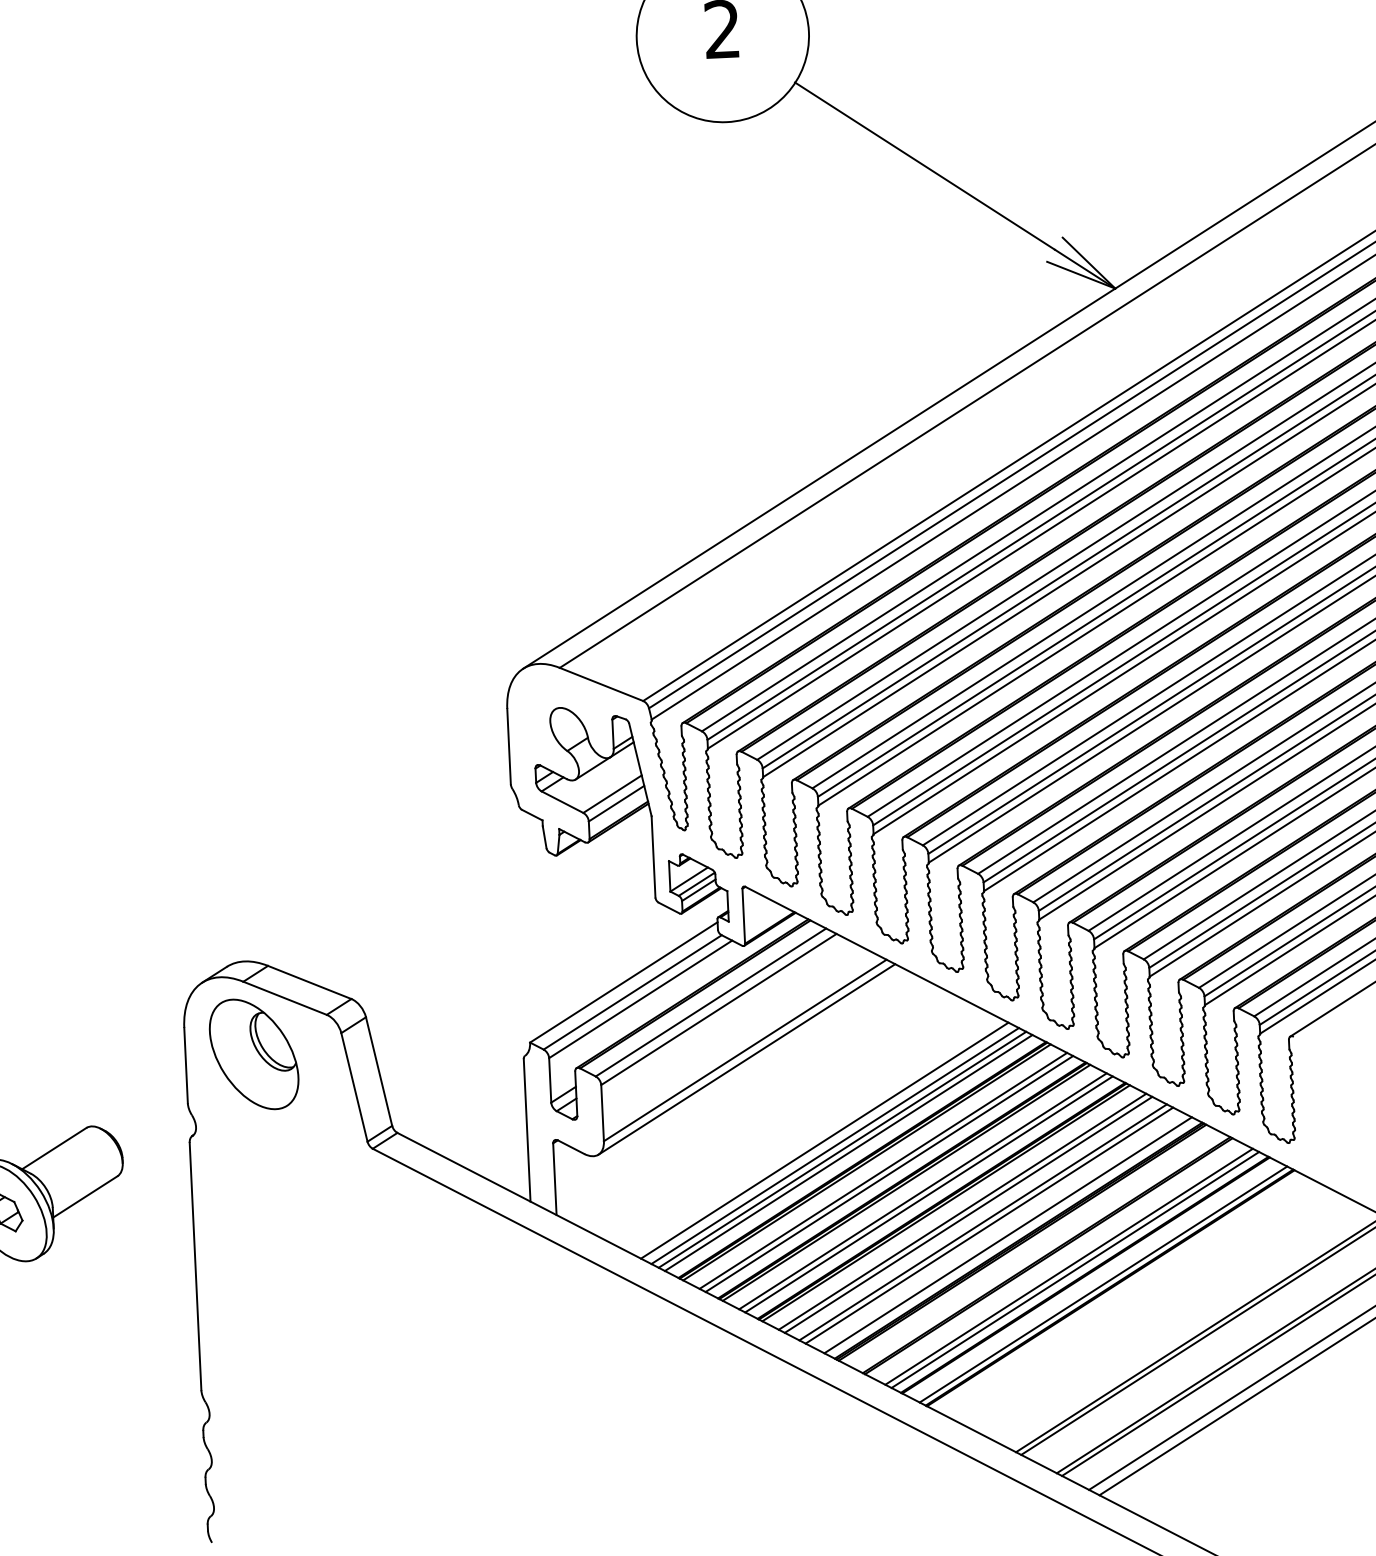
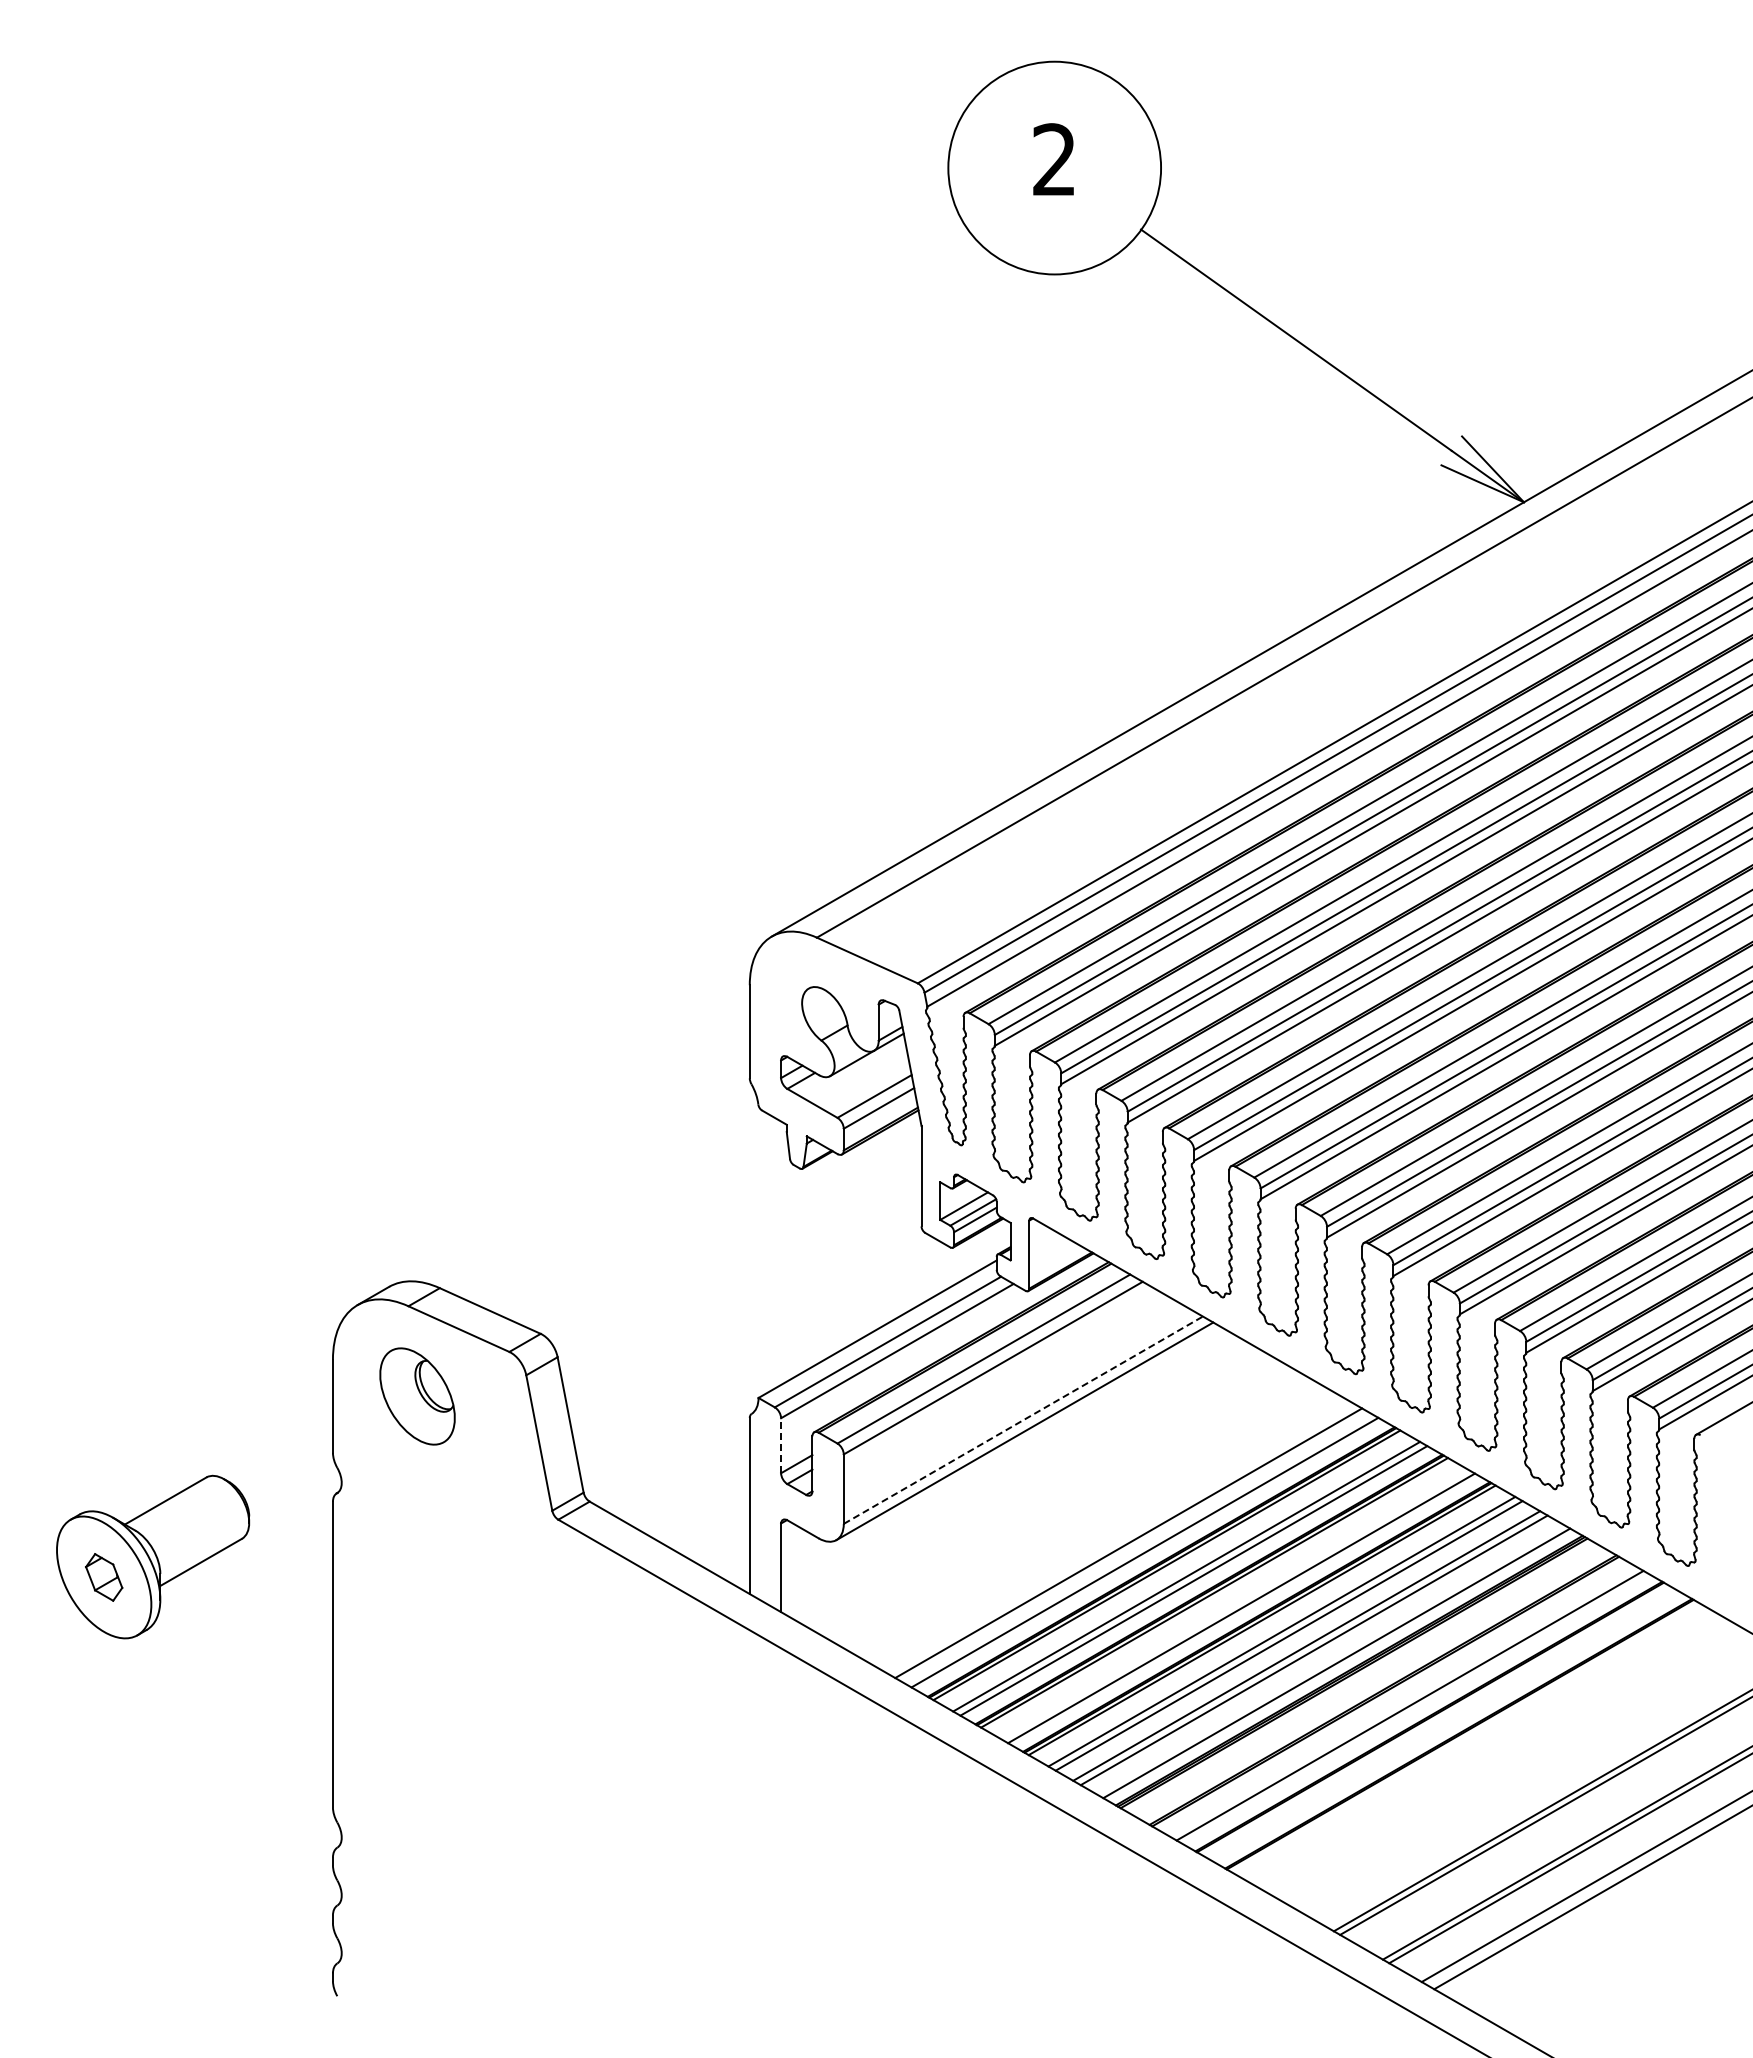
line: (745, 1049) -> (1023, 1419), solid -> dashed
part: (254, 1054) -> (417, 1396), size x0.7
line: (550, 1080) -> (781, 1445), solid -> dashed
line: (824, 1140) -> (1115, 1535), removed
line: (842, 1149) -> (1137, 1548), removed
line: (922, 1191) -> (1233, 1604), removed
line: (1075, 1269) -> (1417, 1709), removed
line: (1103, 1284) -> (1451, 1729), removed

